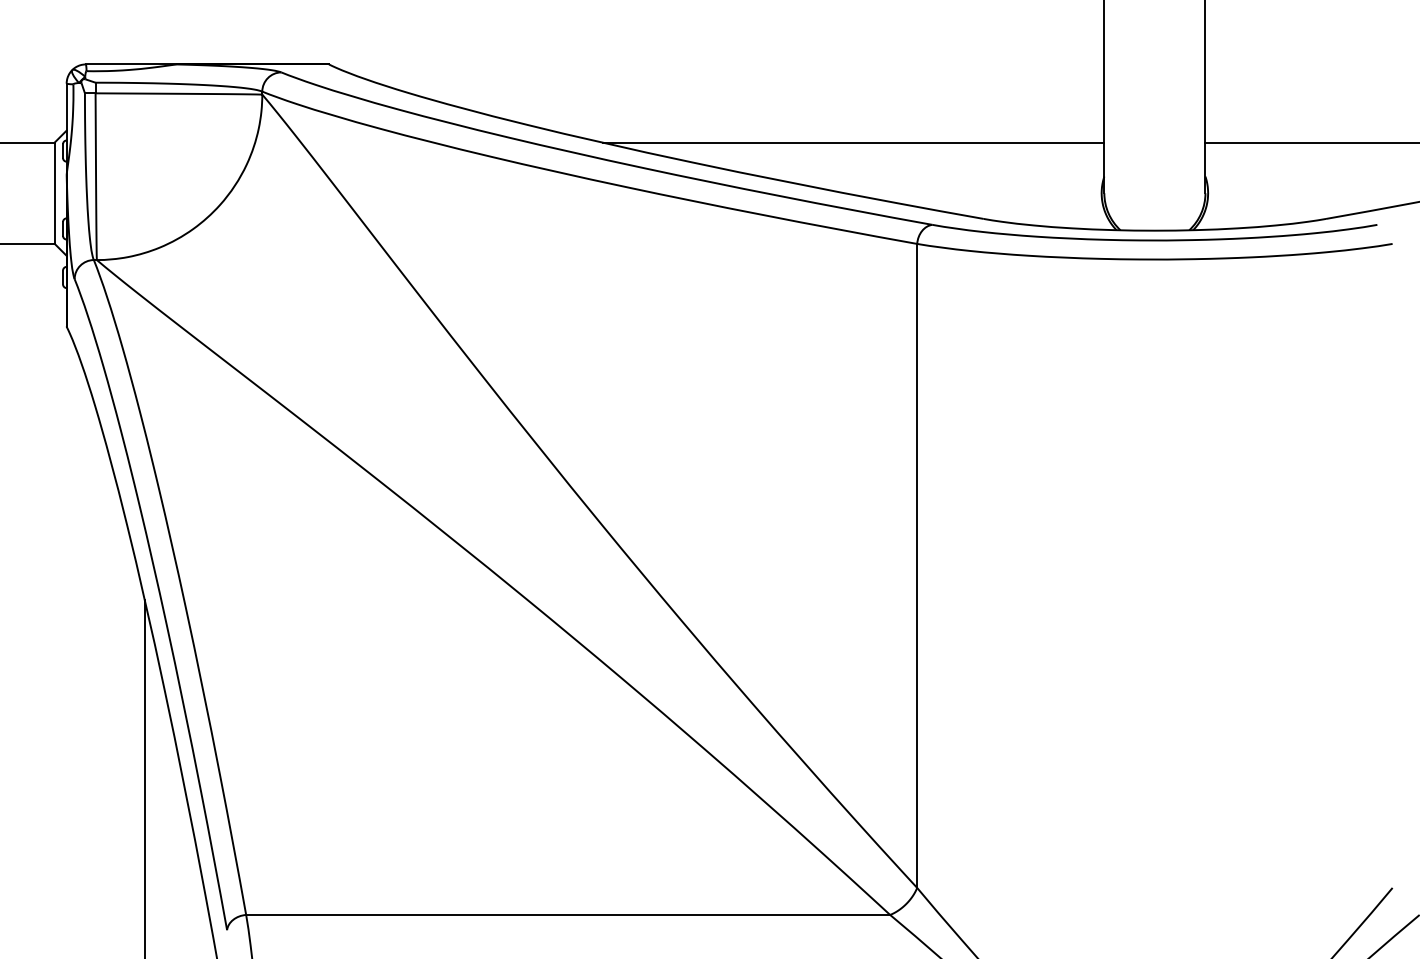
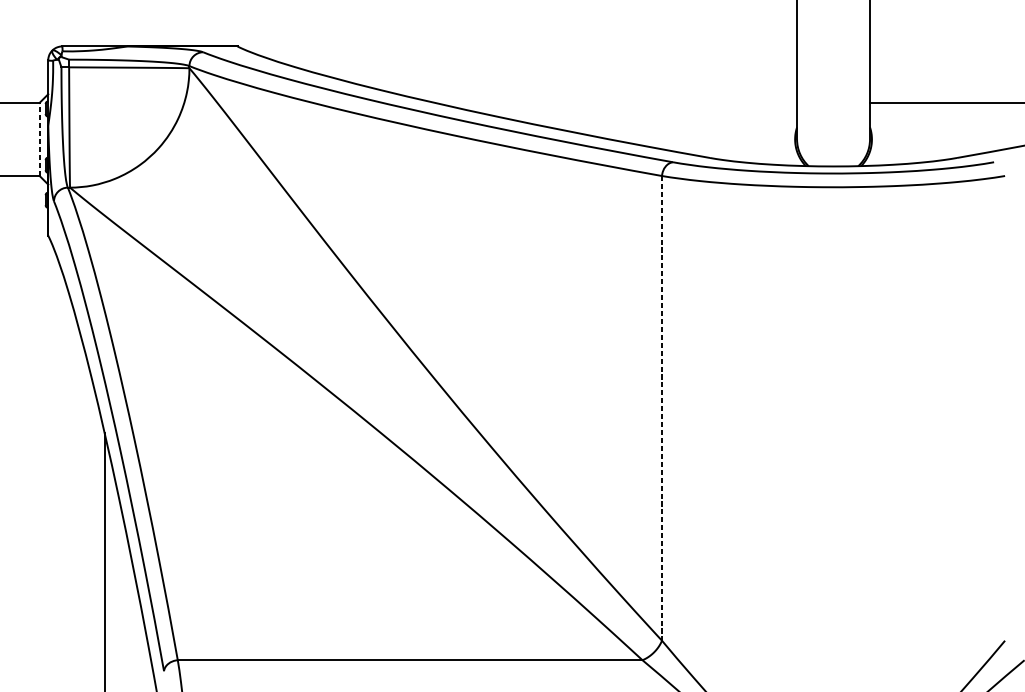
line: (853, 142) -> (616, 102), removed
line: (54, 193) -> (39, 139), solid -> dashed
line: (917, 565) -> (662, 408), solid -> dashed

